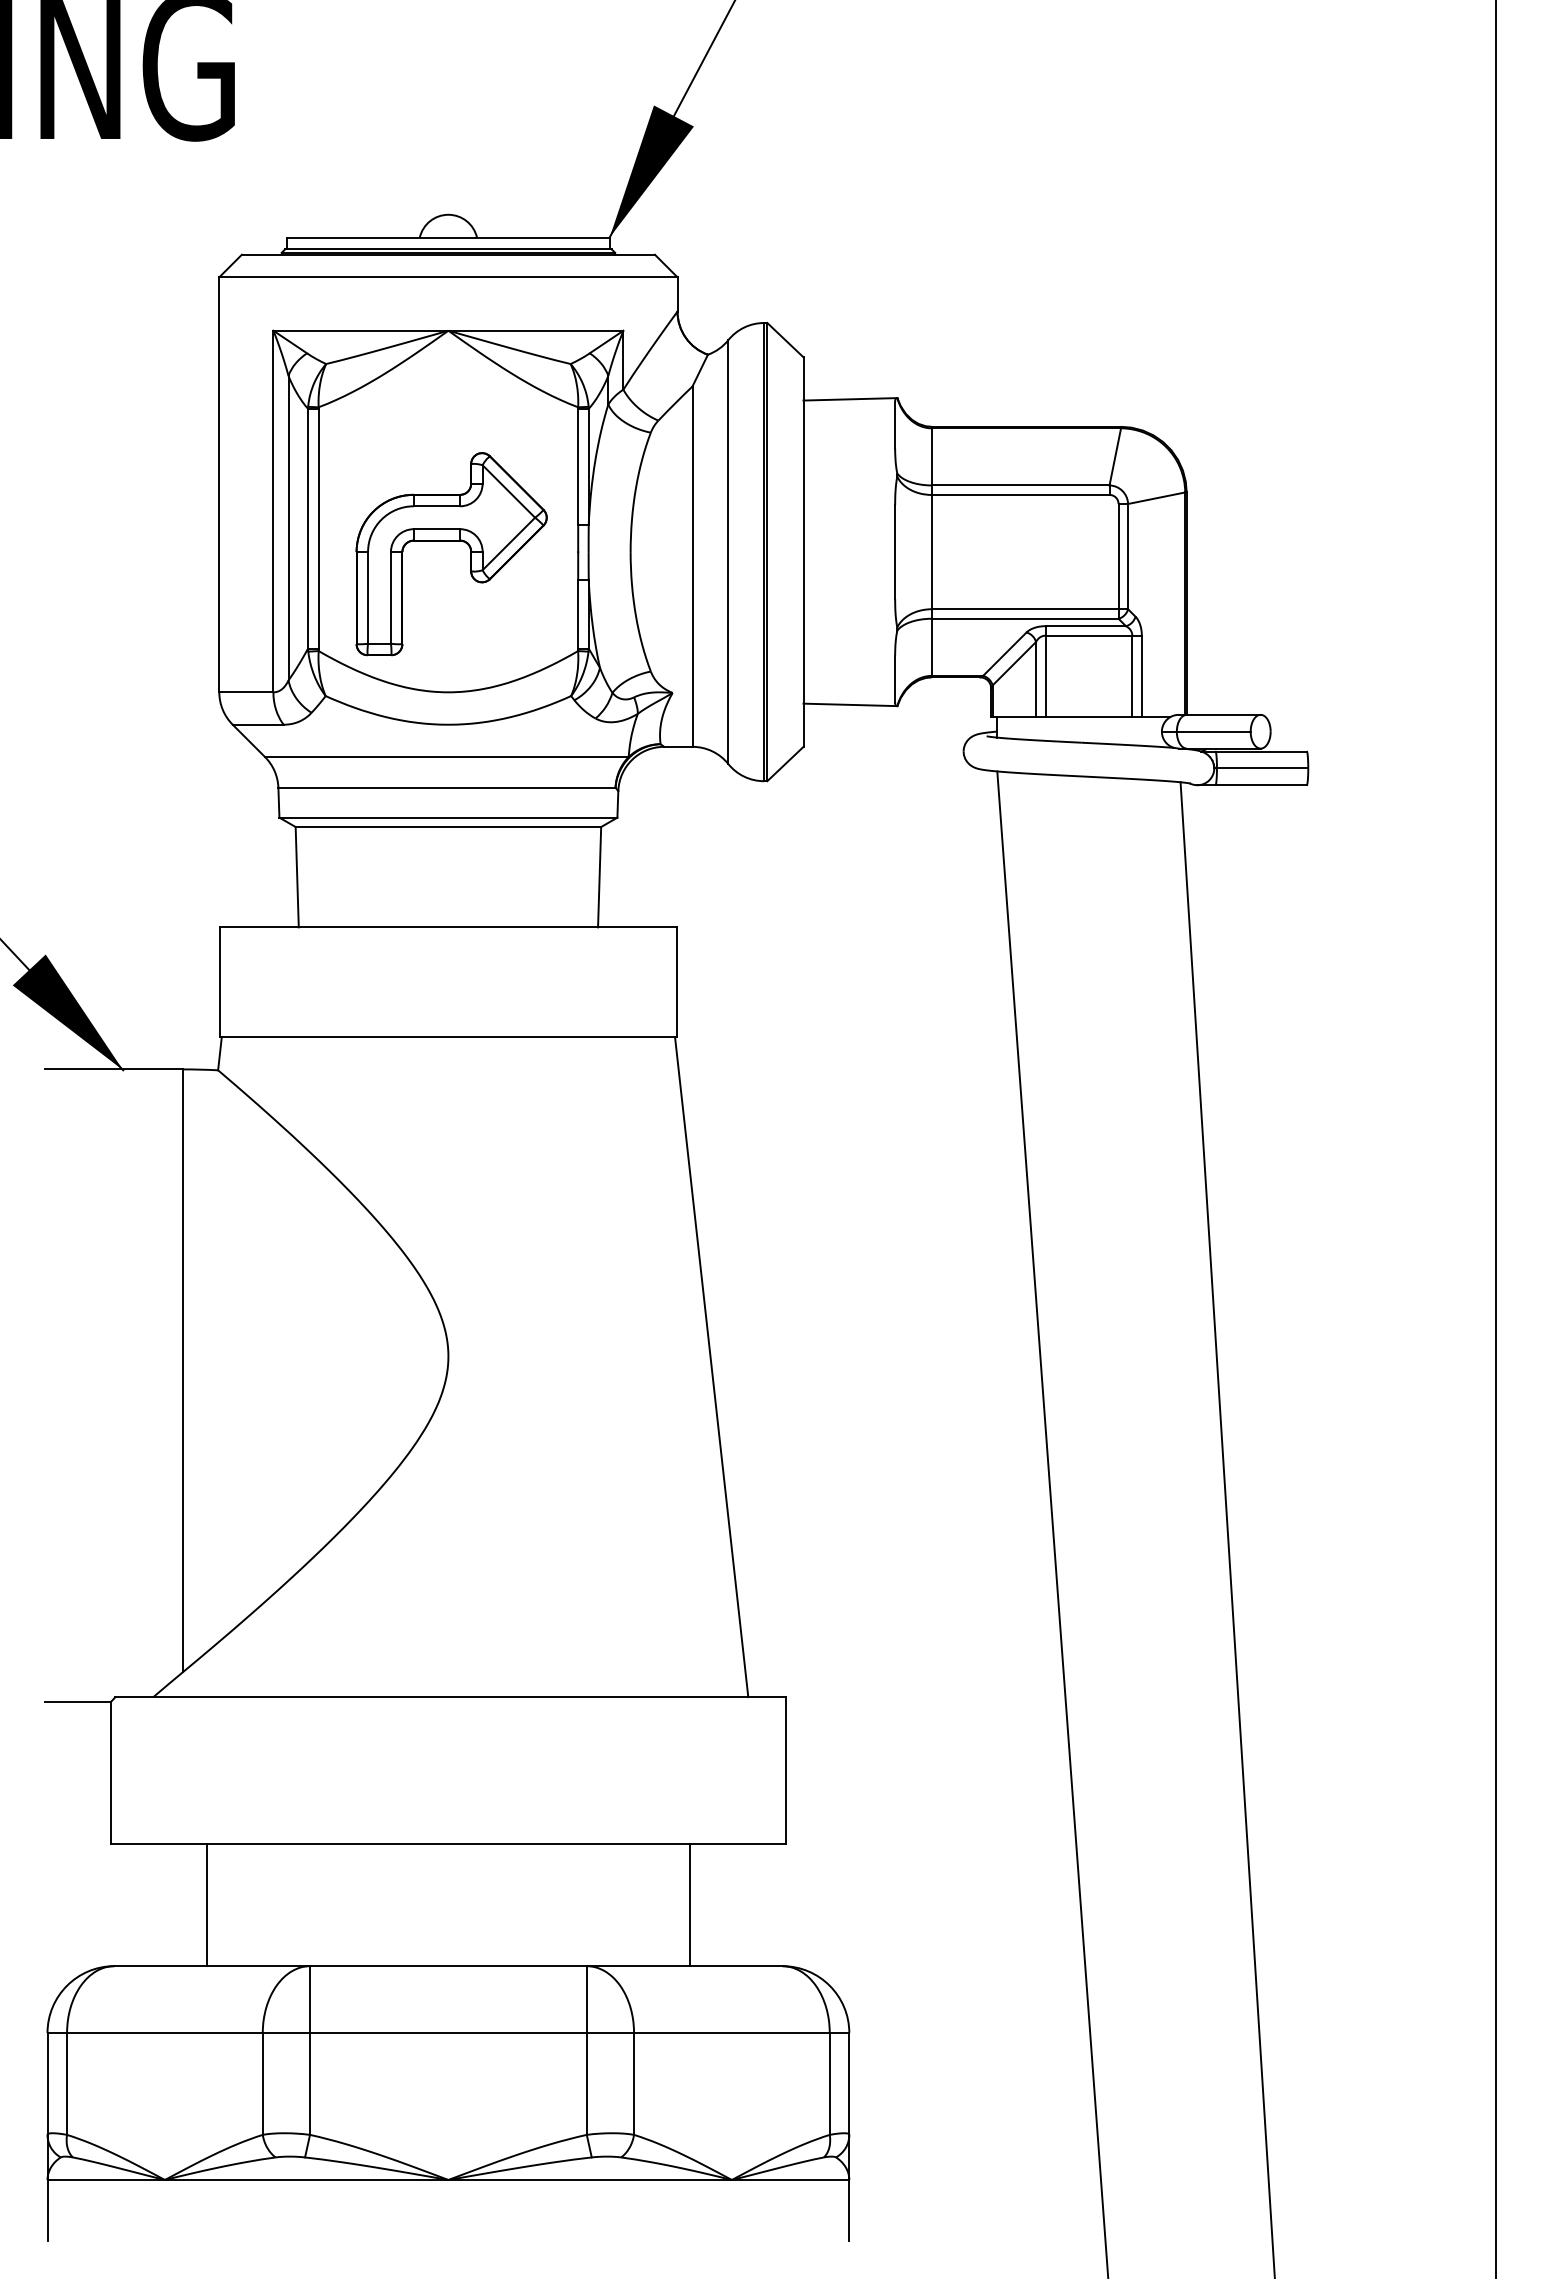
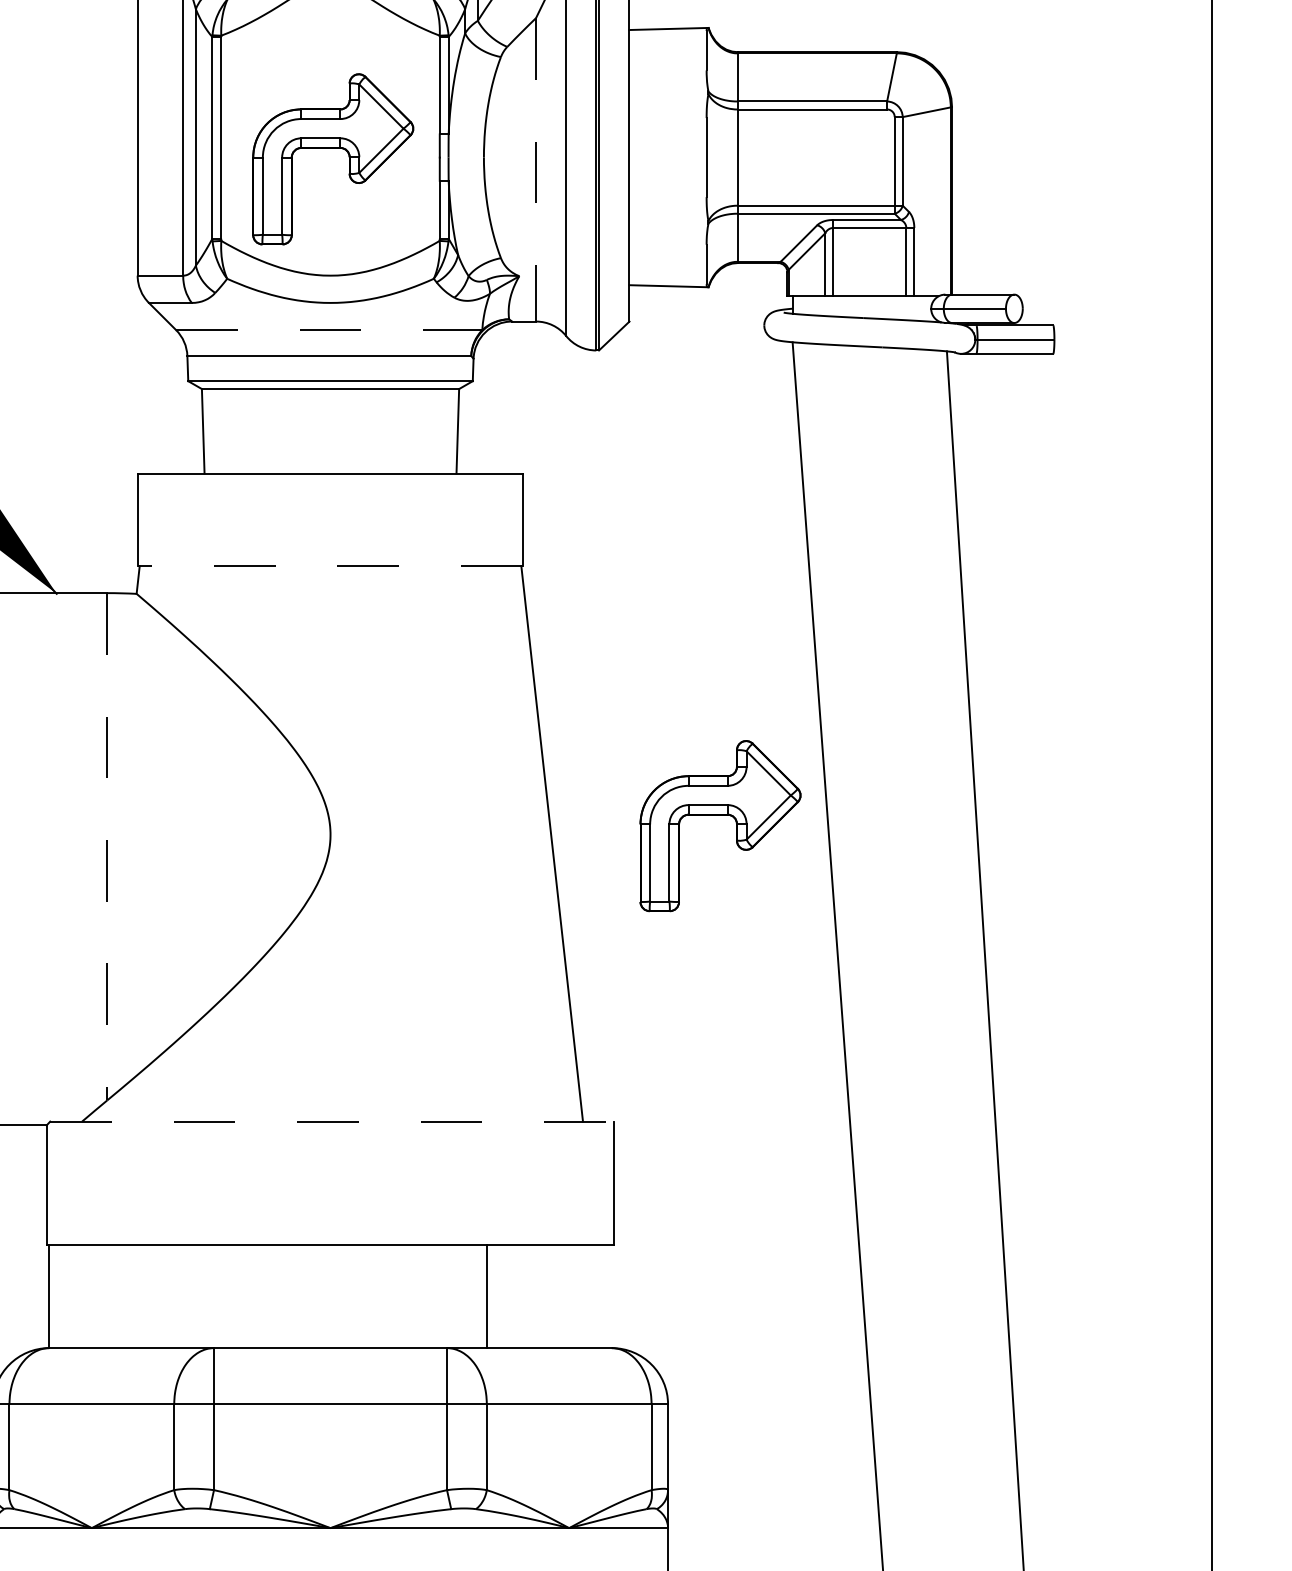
line: (692, 567) -> (536, 170), solid -> dashed
line: (446, 756) -> (328, 329), solid -> dashed
line: (447, 1037) -> (329, 566), solid -> dashed
part: (911, 1333) -> (720, 815), added
line: (183, 1371) -> (107, 847), solid -> dashed
line: (451, 1697) -> (333, 1121), solid -> dashed
line: (206, 1904) -> (48, 1296), moved
line: (690, 1904) -> (487, 1296), moved

